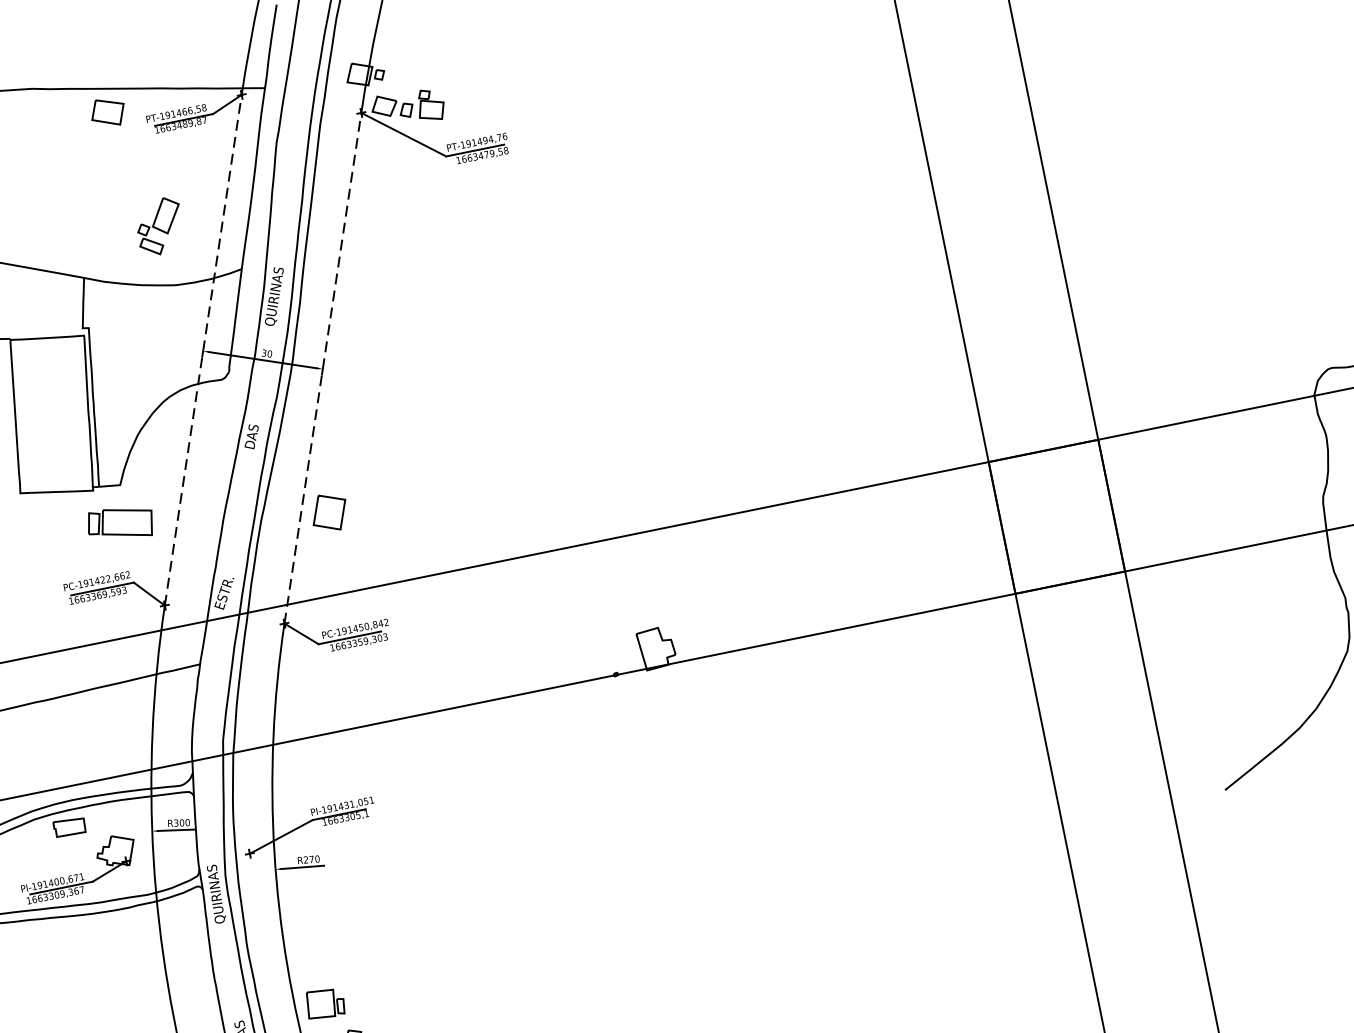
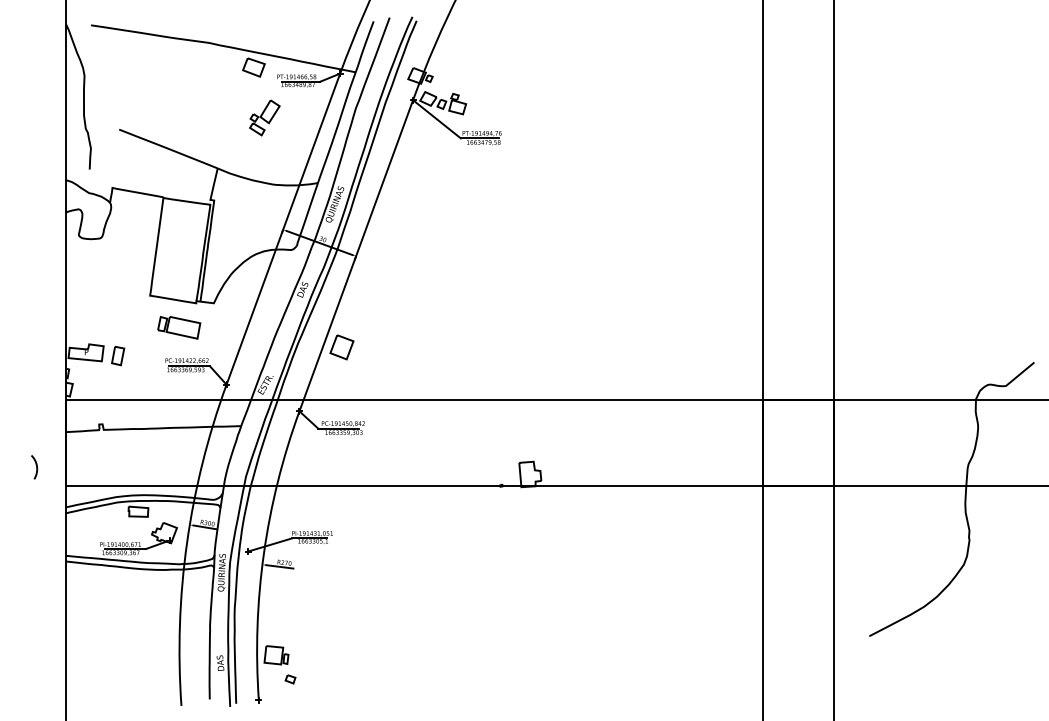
part: (159, 226) -> (264, 117), moved
line: (203, 350) -> (283, 229), dashed -> solid
line: (323, 367) -> (356, 255), dashed -> solid
part: (120, 523) -> (179, 327), moved

